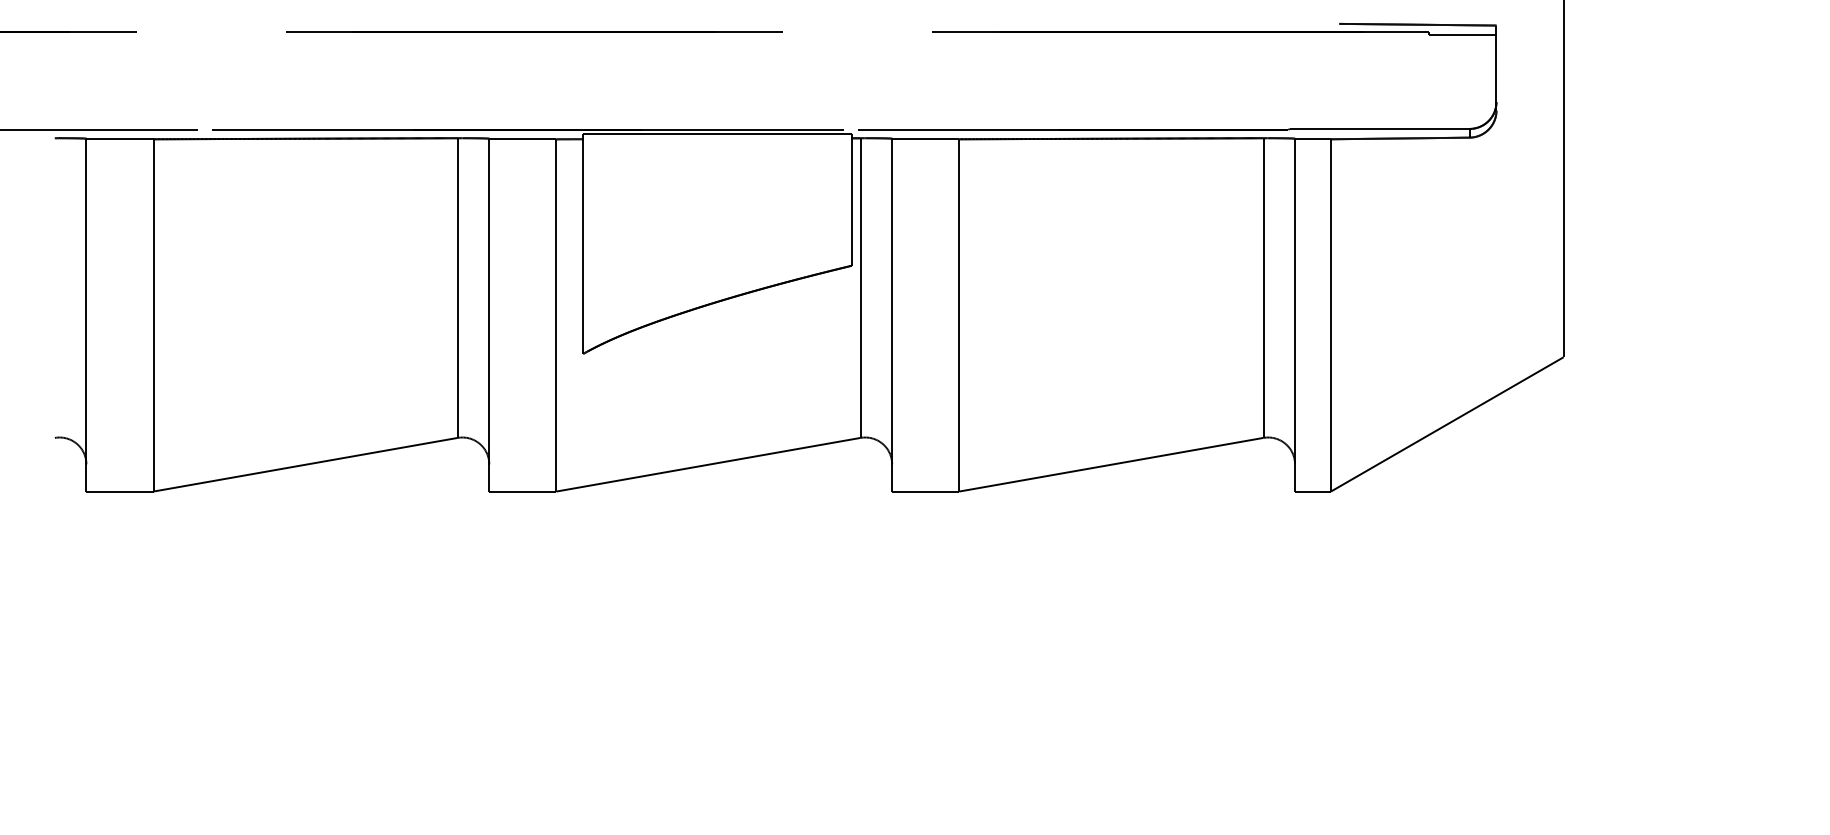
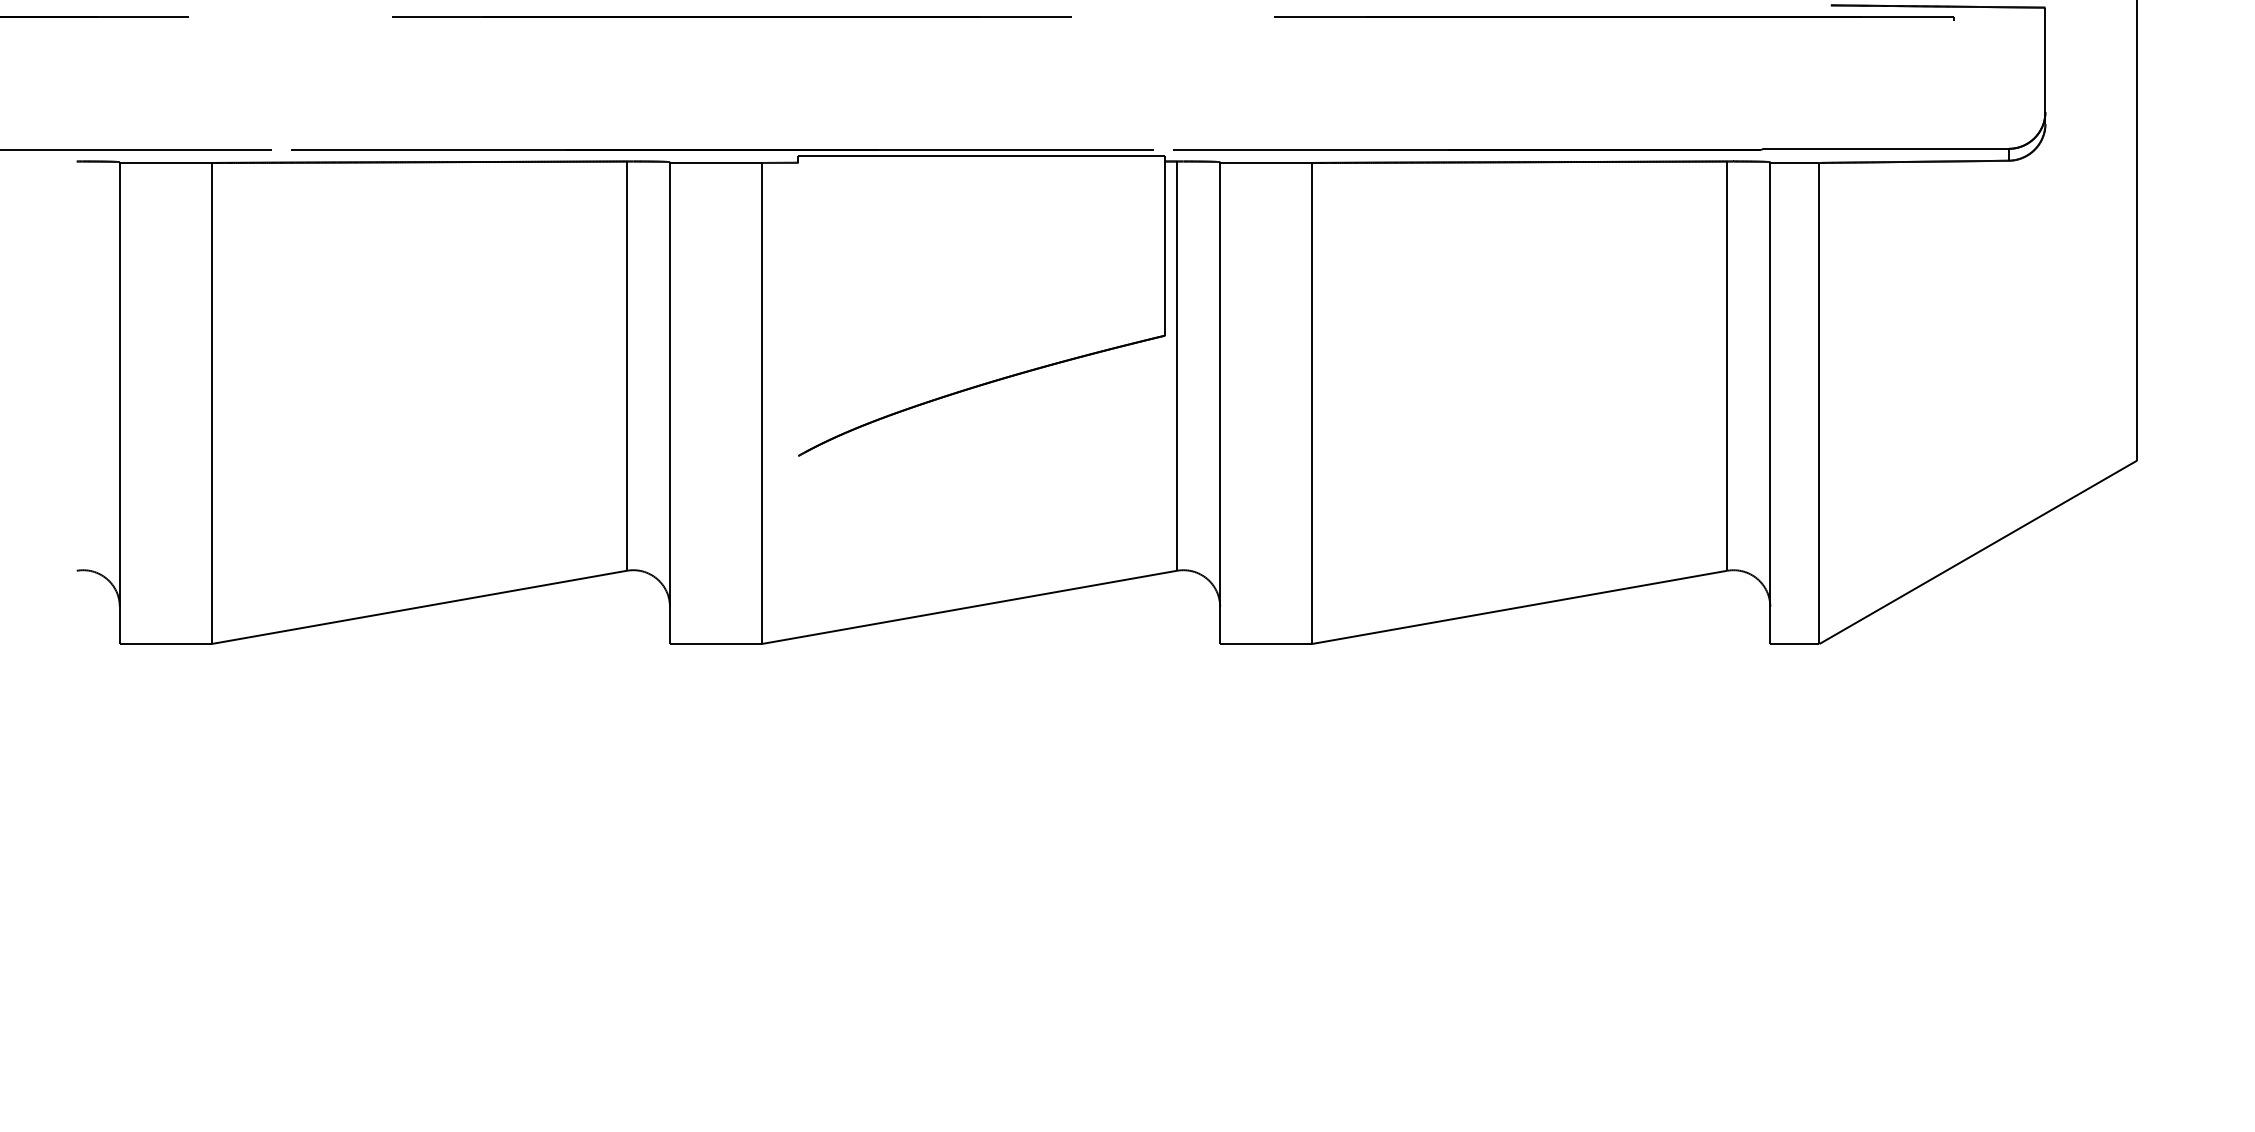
line: (1462, 34) -> (1999, 19), removed
line: (583, 246) -> (798, 309), removed

